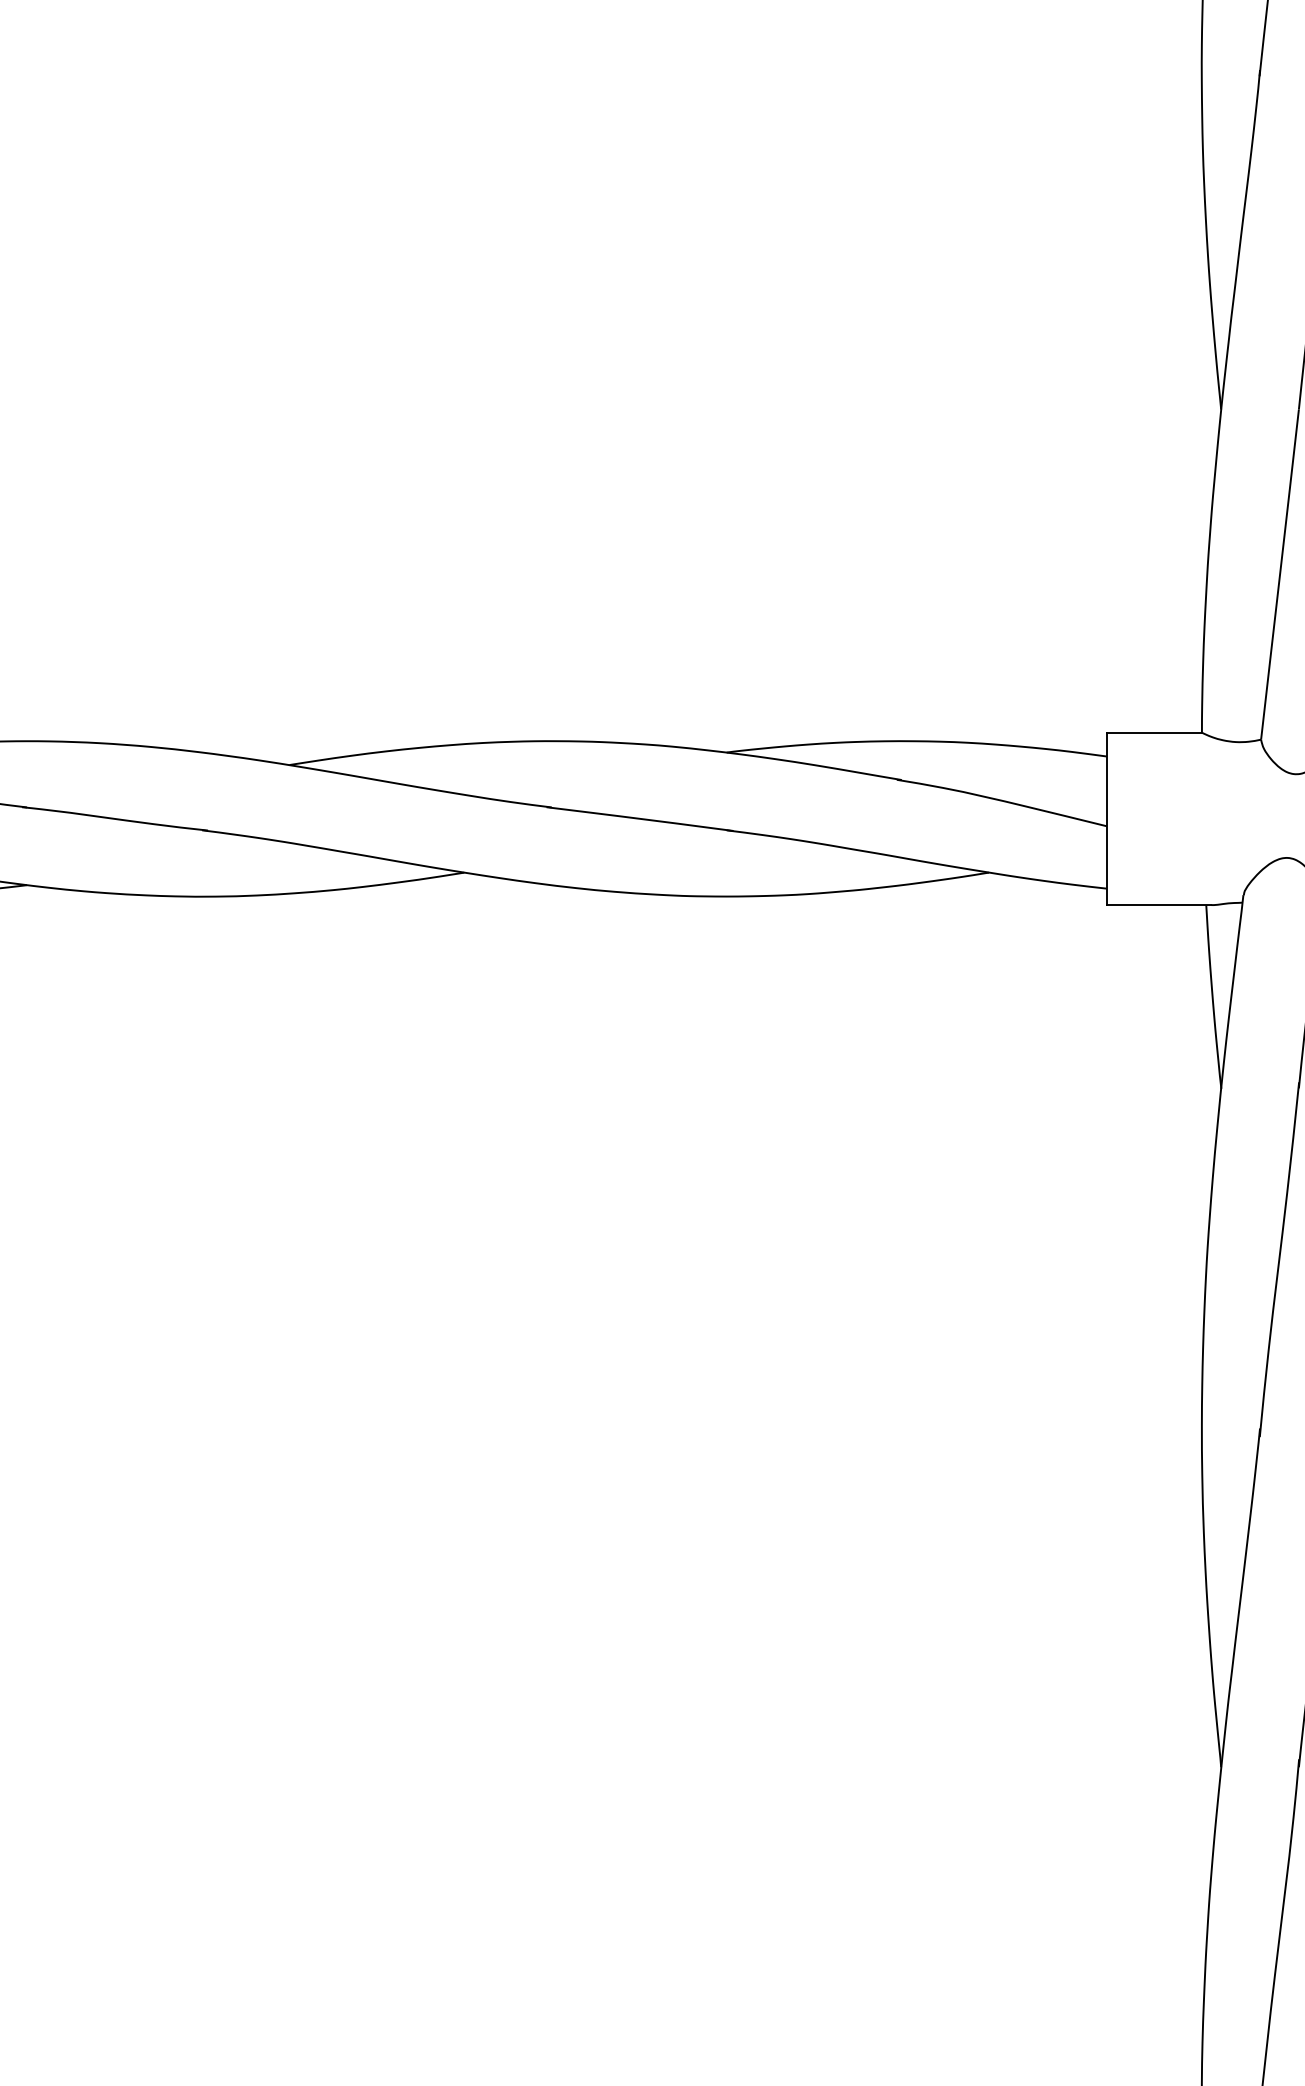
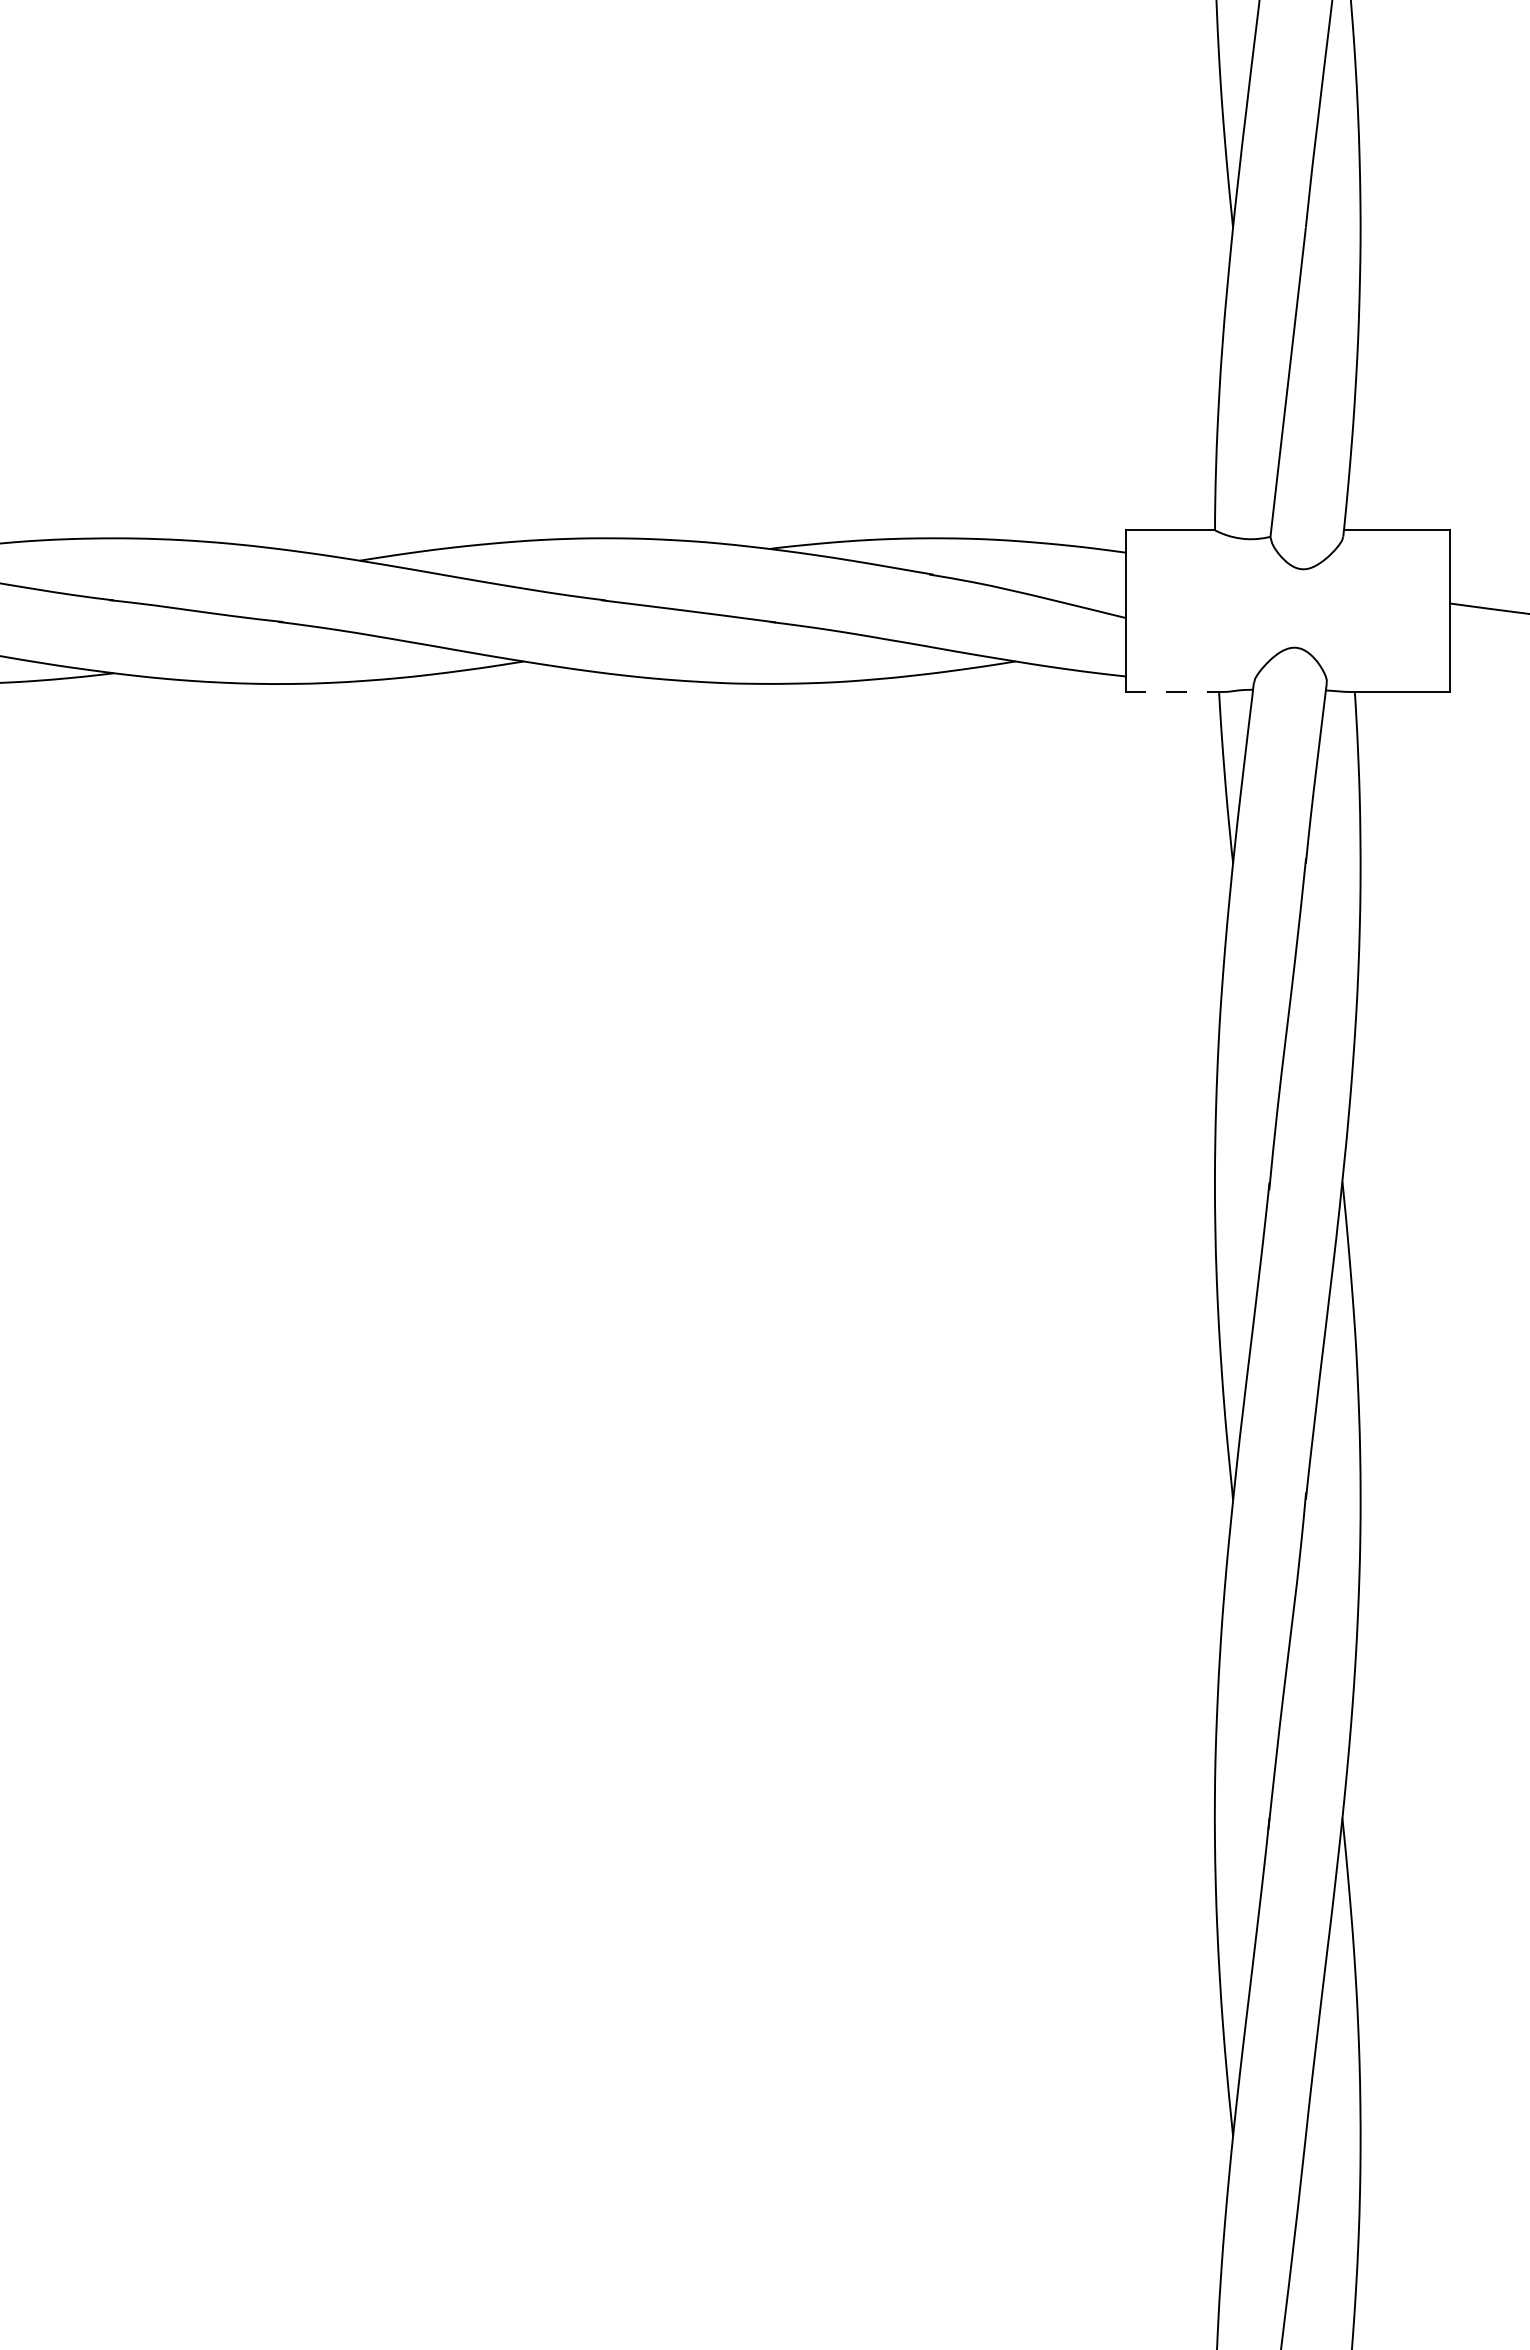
line: (1158, 905) -> (1174, 692), solid -> dashed

